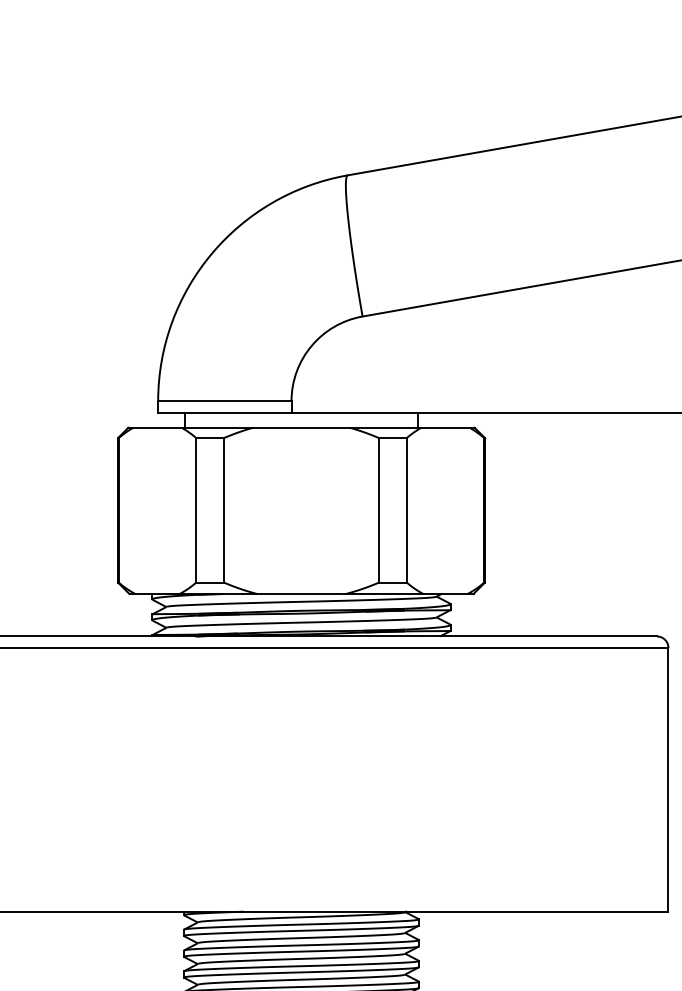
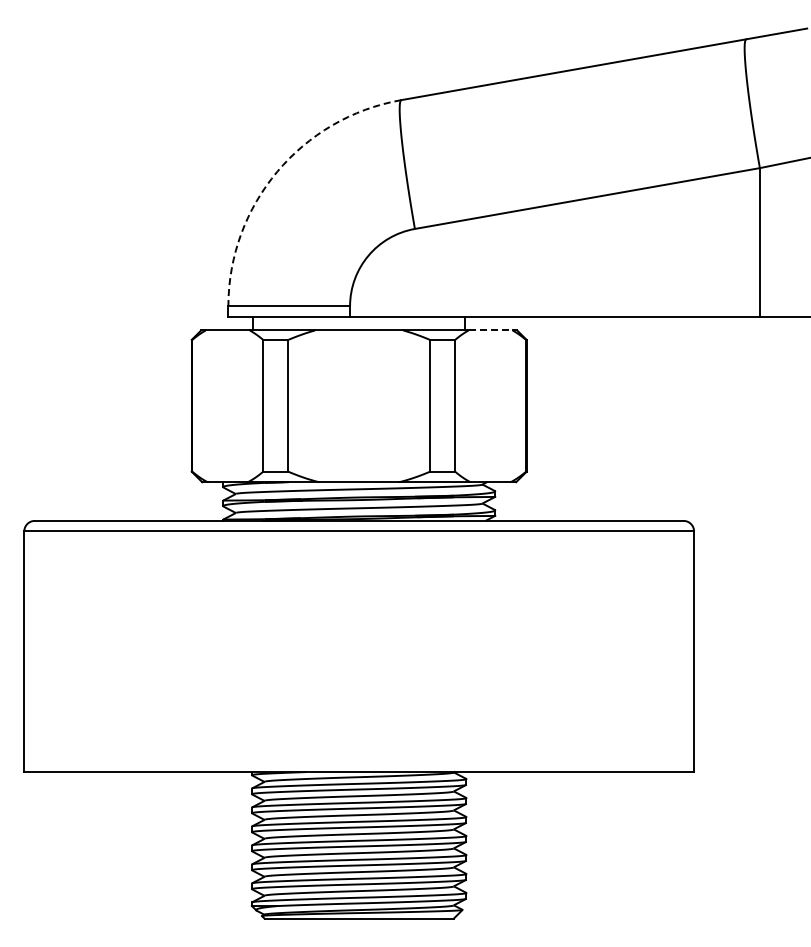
arc: (211, 253) -> (277, 171), solid -> dashed
line: (446, 427) -> (491, 330), solid -> dashed

